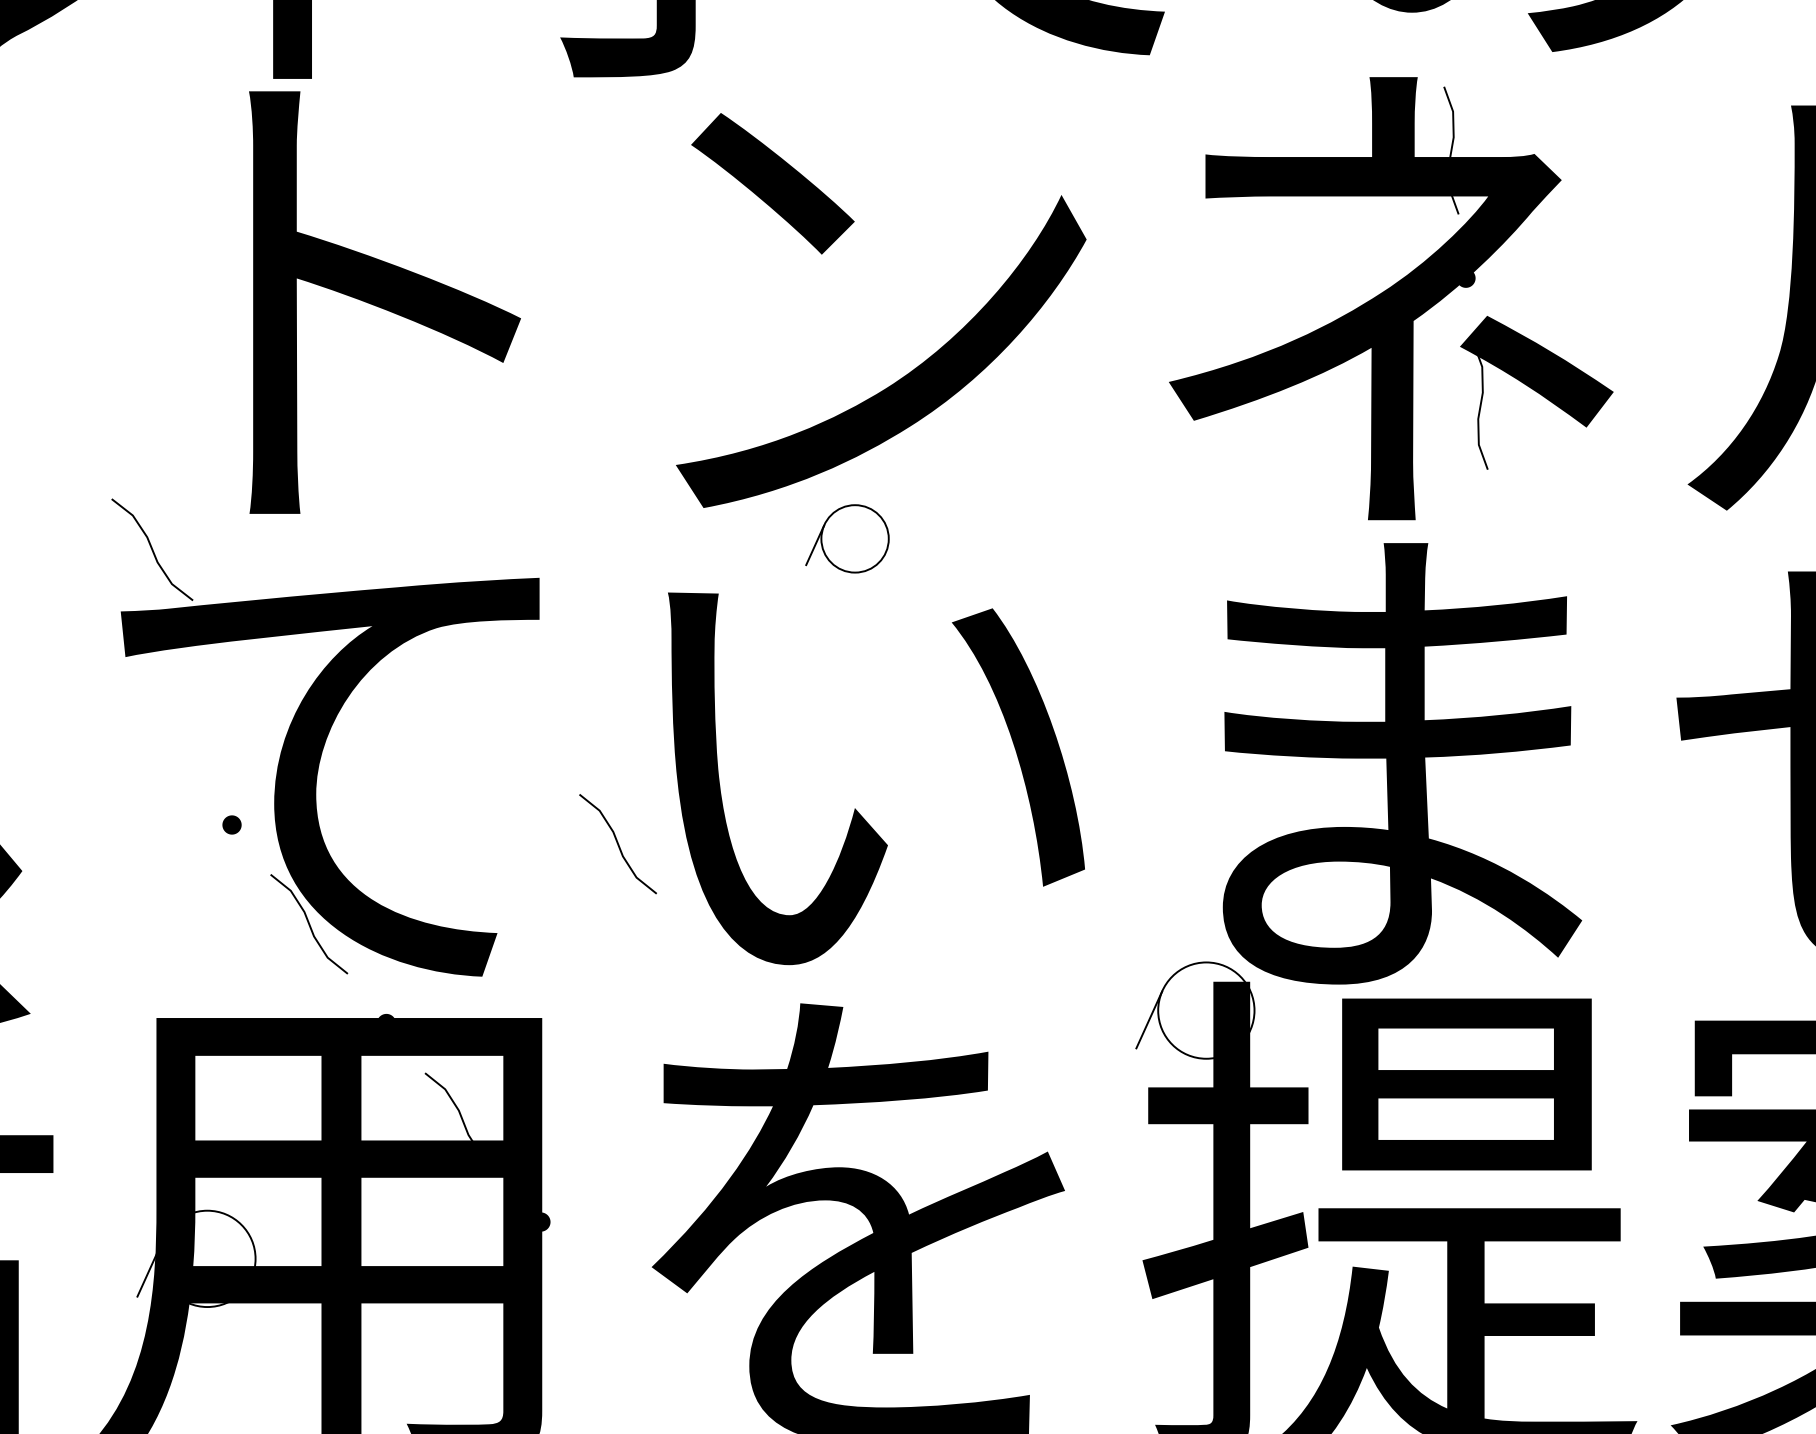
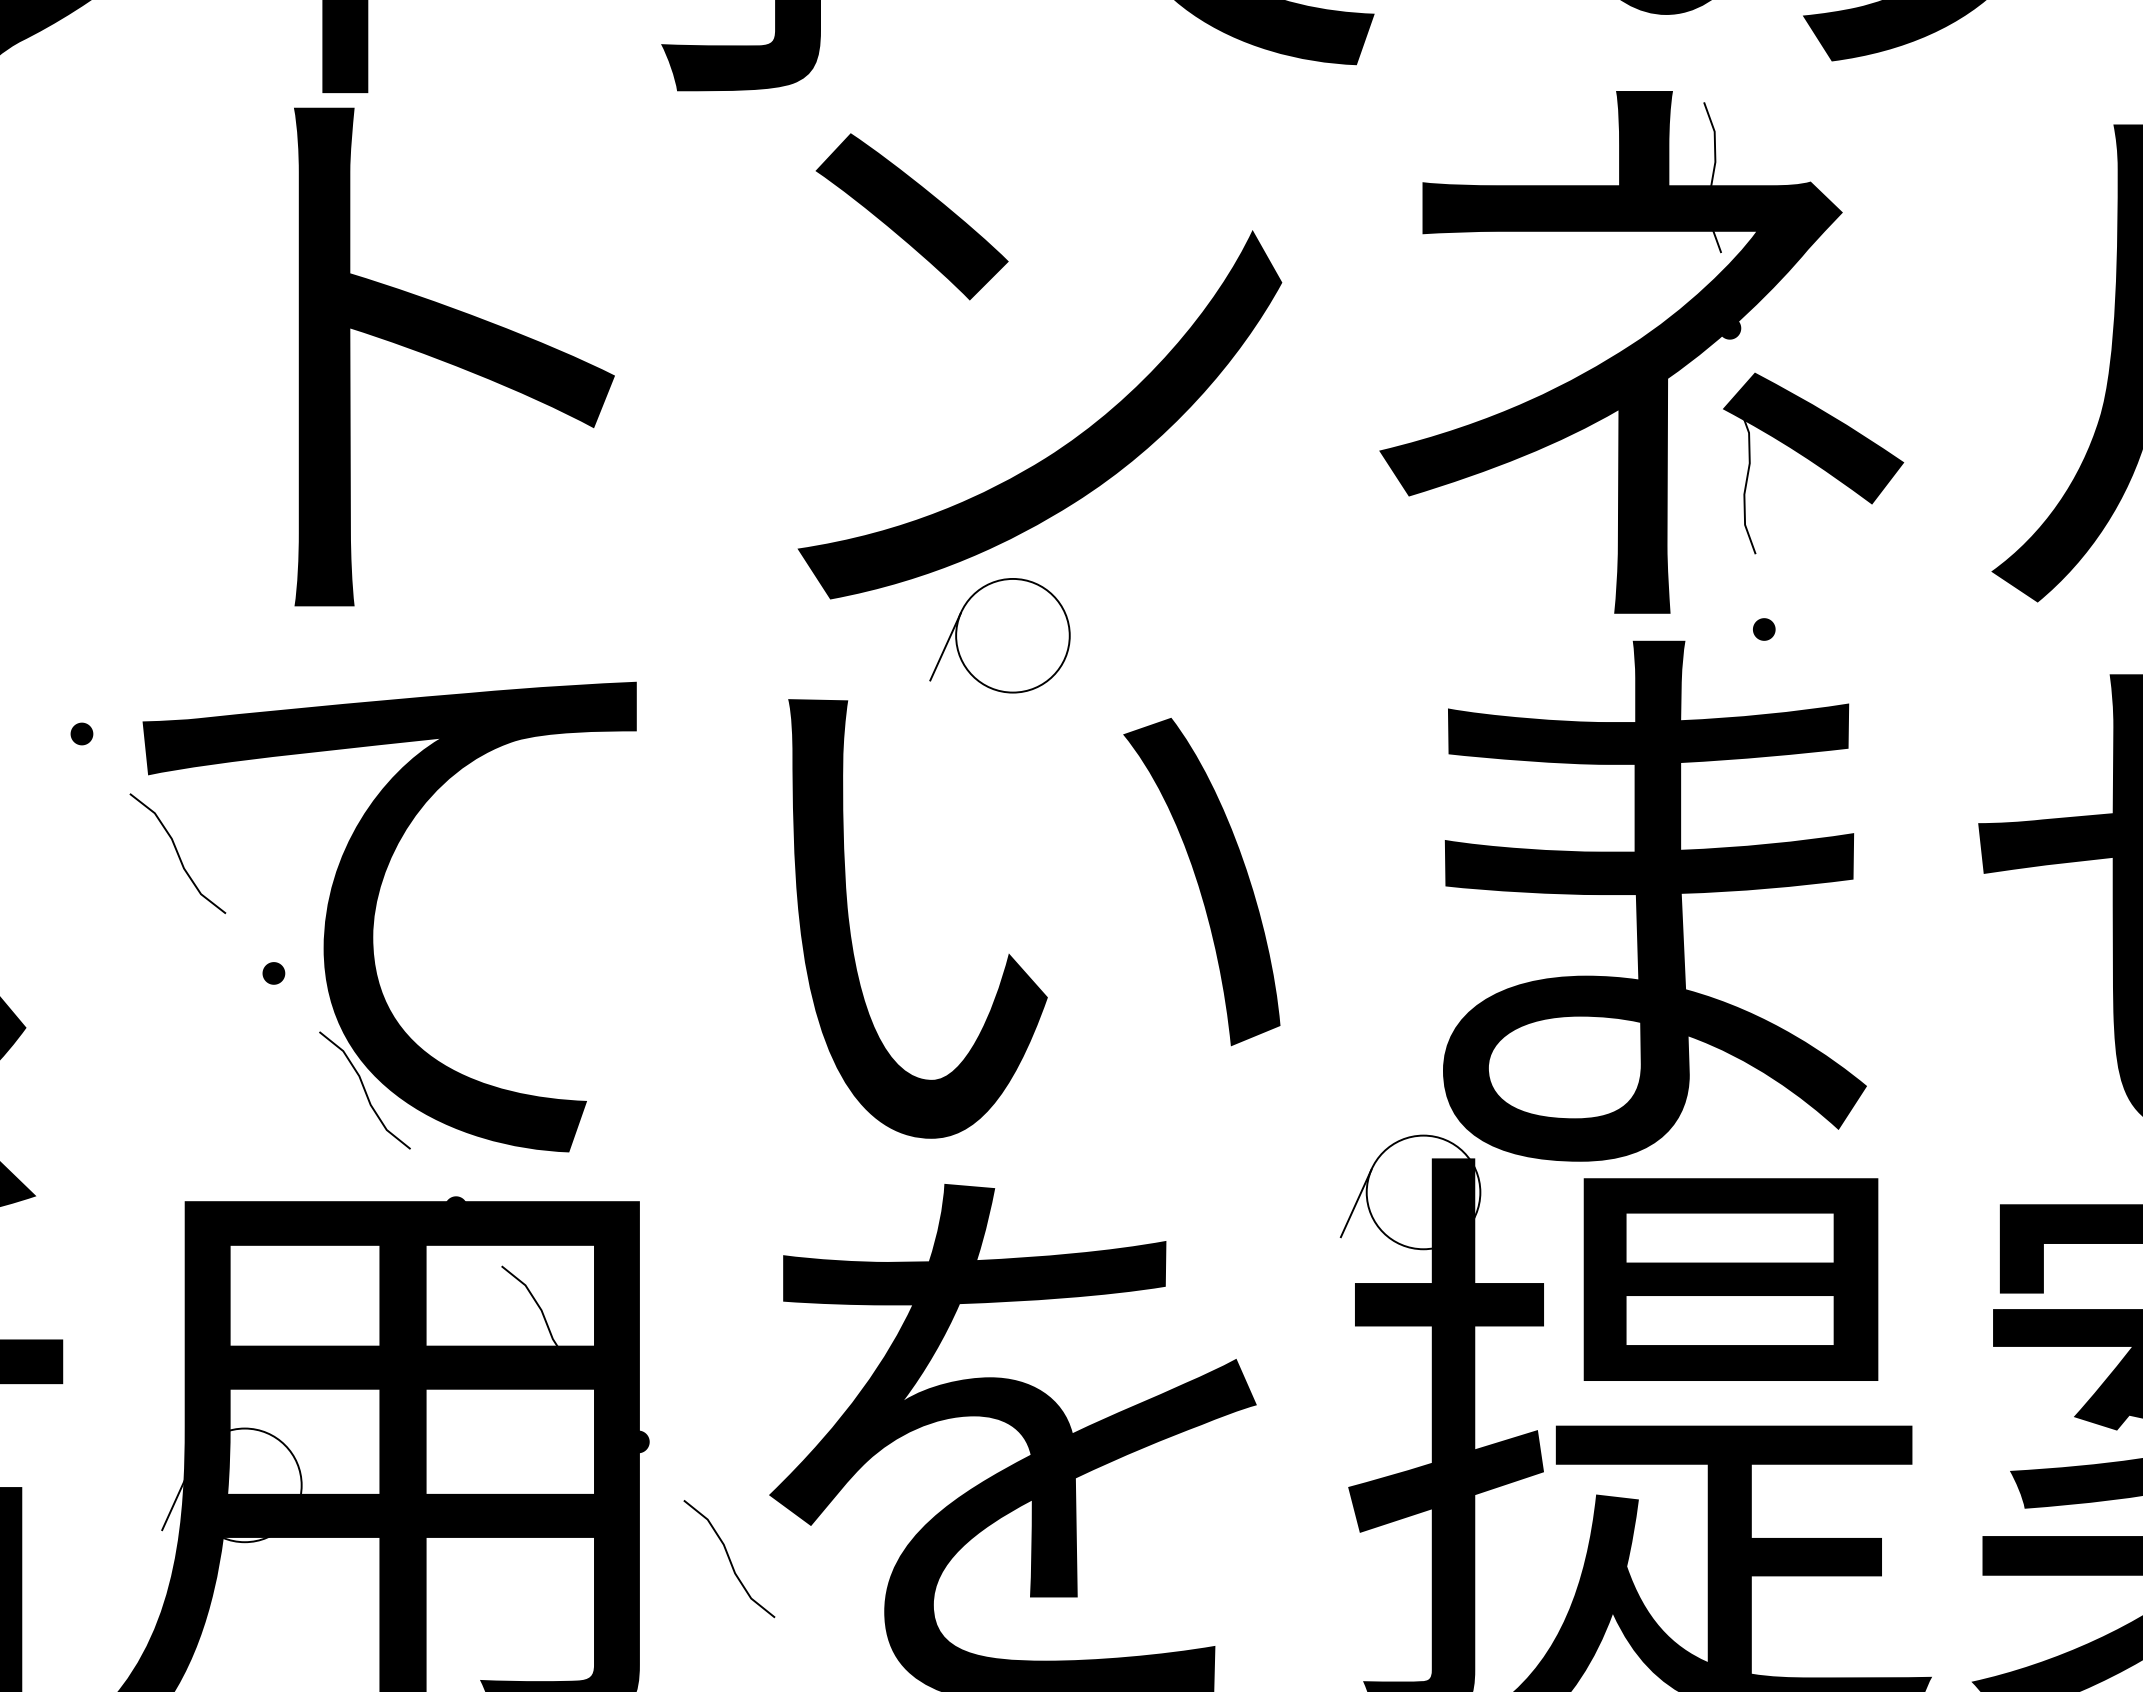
fill: (1494, 533) -> (1763, 629), added
part: (846, 538) -> (999, 635), size x1.43
curve: (152, 549) -> (177, 853), moved
fill: (68, 621) -> (81, 733), added
curve: (618, 844) -> (729, 1559), moved

